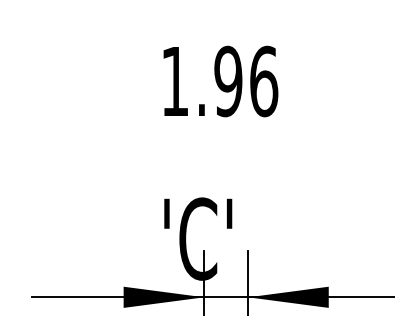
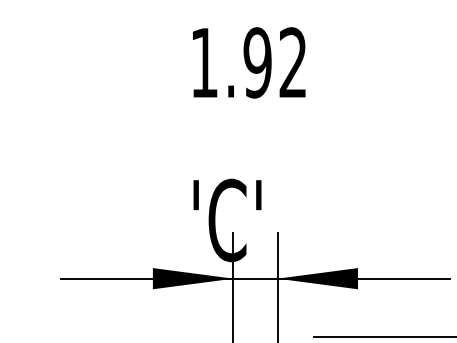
text: (264, 81) -> (293, 62), 1.96 -> 1.92

